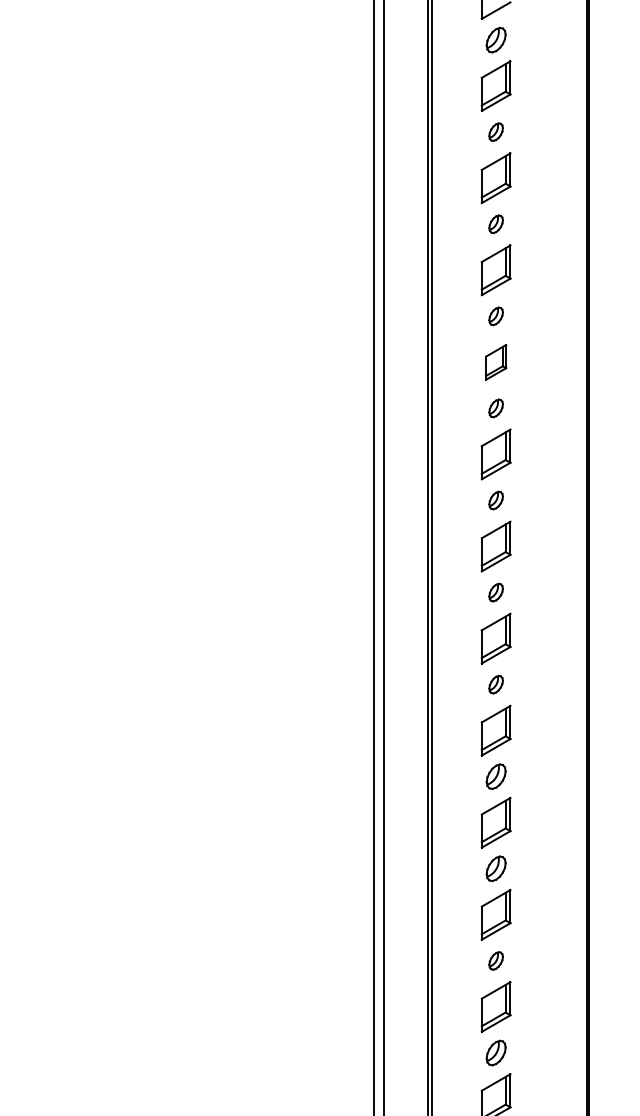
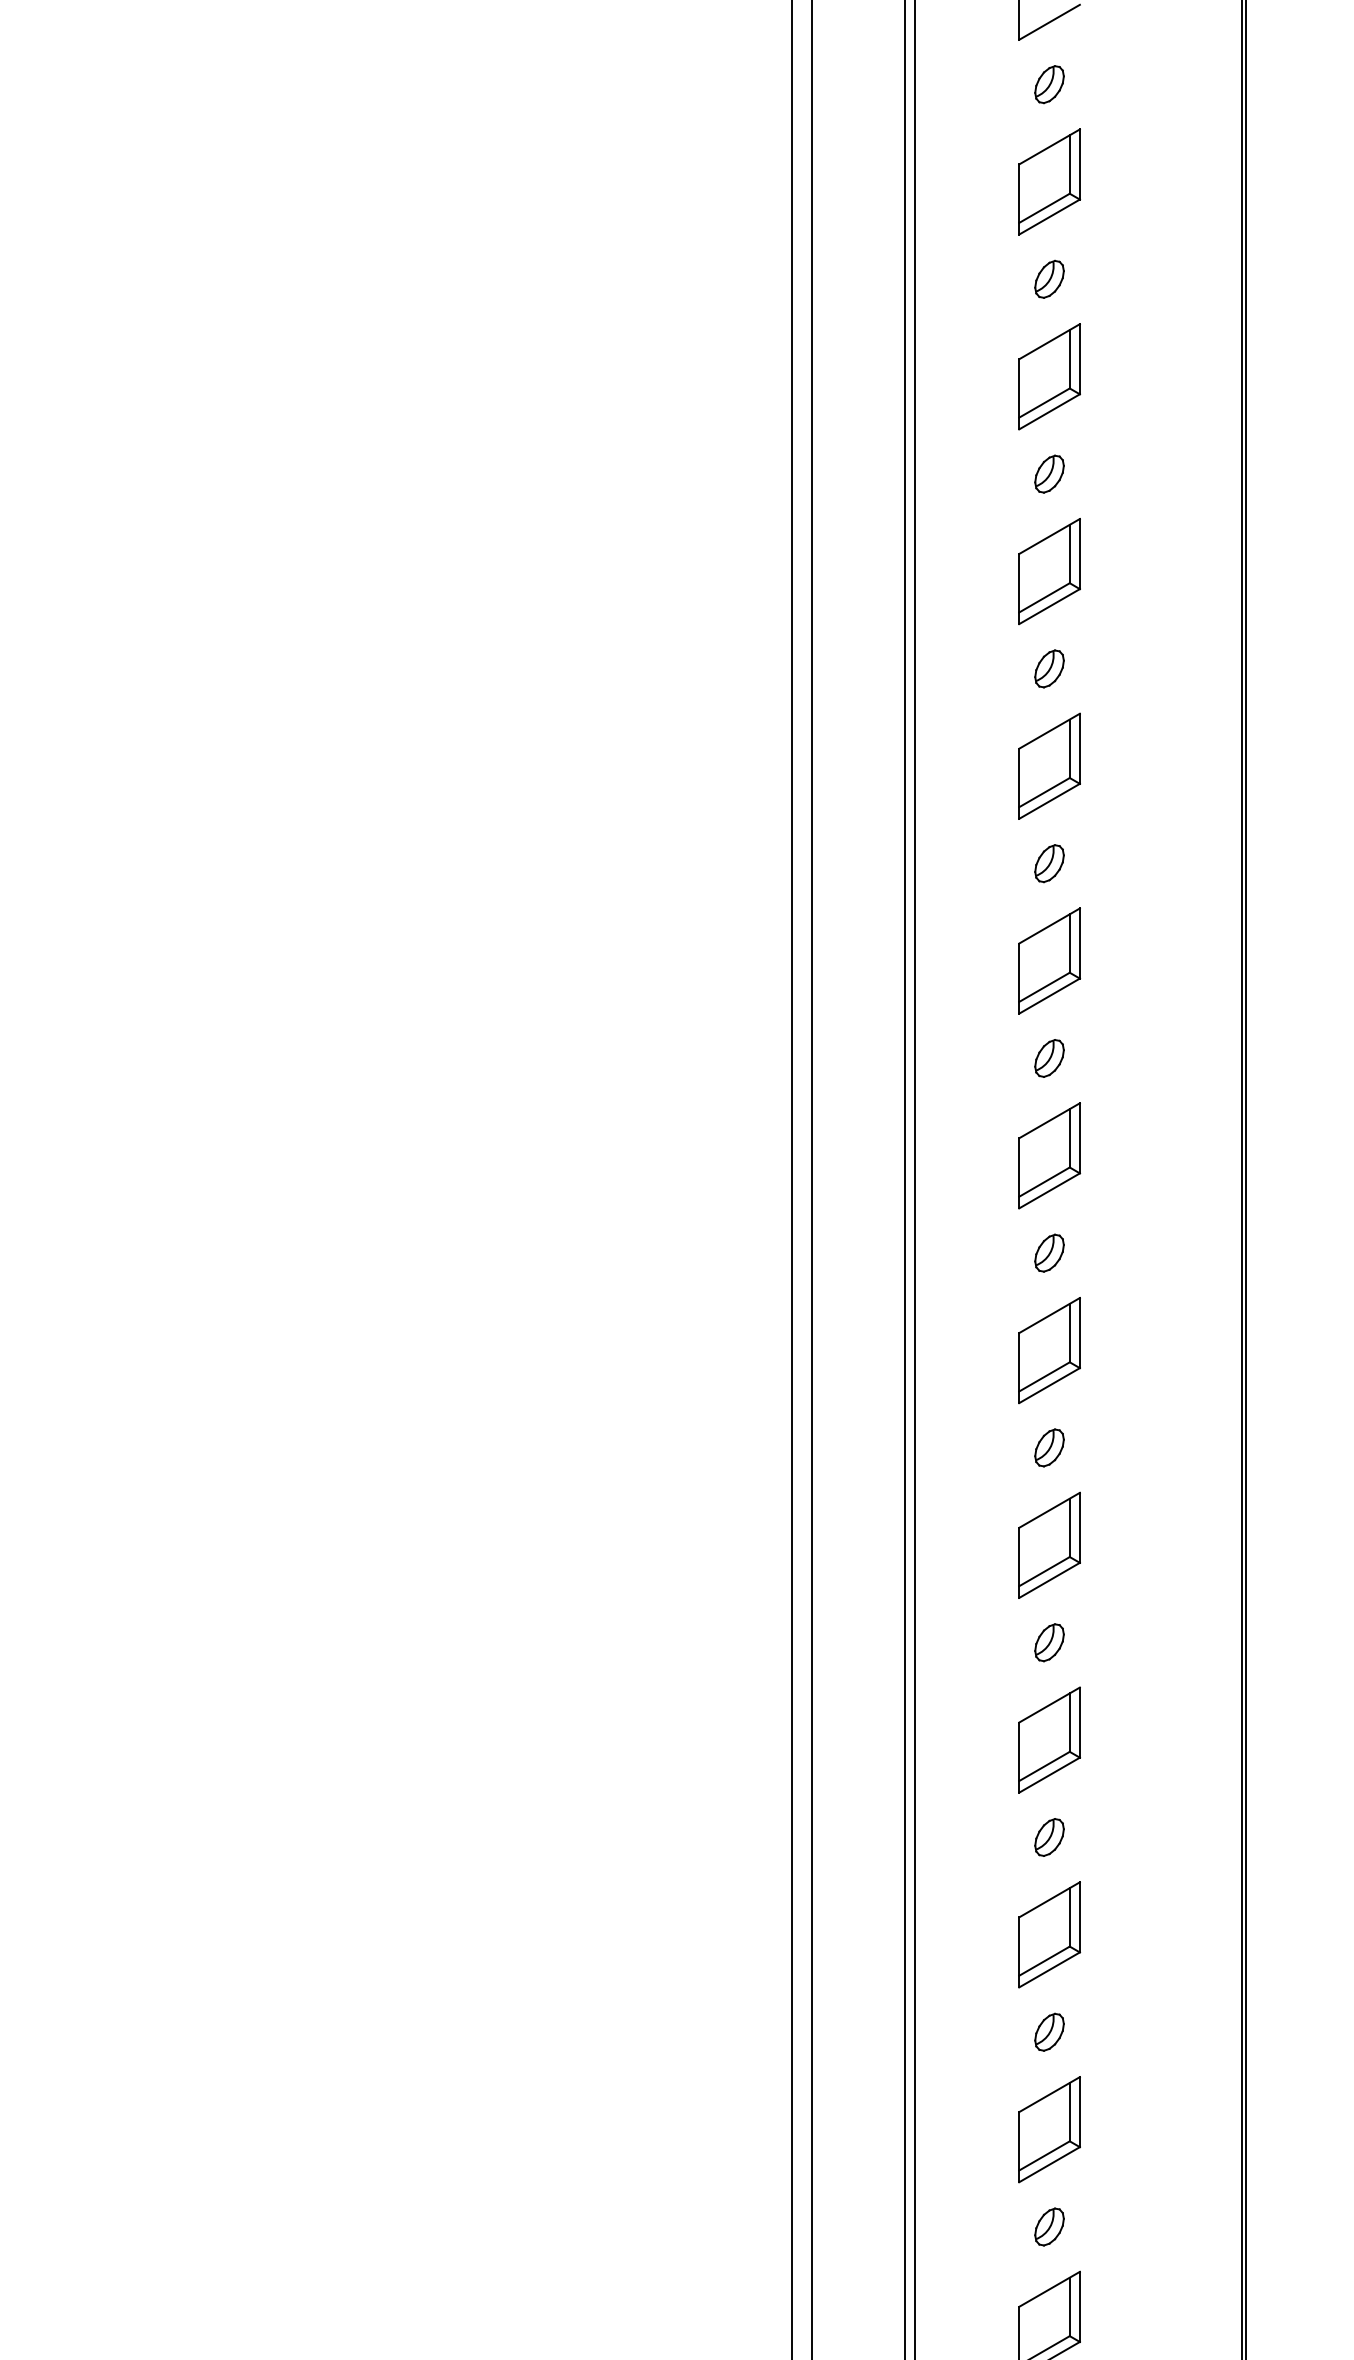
part: (495, 39) -> (1048, 83), size x0.71
part: (495, 362) -> (1048, 766), size x1.43
part: (495, 776) -> (1048, 1642), size x0.71
part: (495, 868) -> (1048, 1836), size x0.71
part: (495, 1052) -> (1048, 2225), size x0.71

